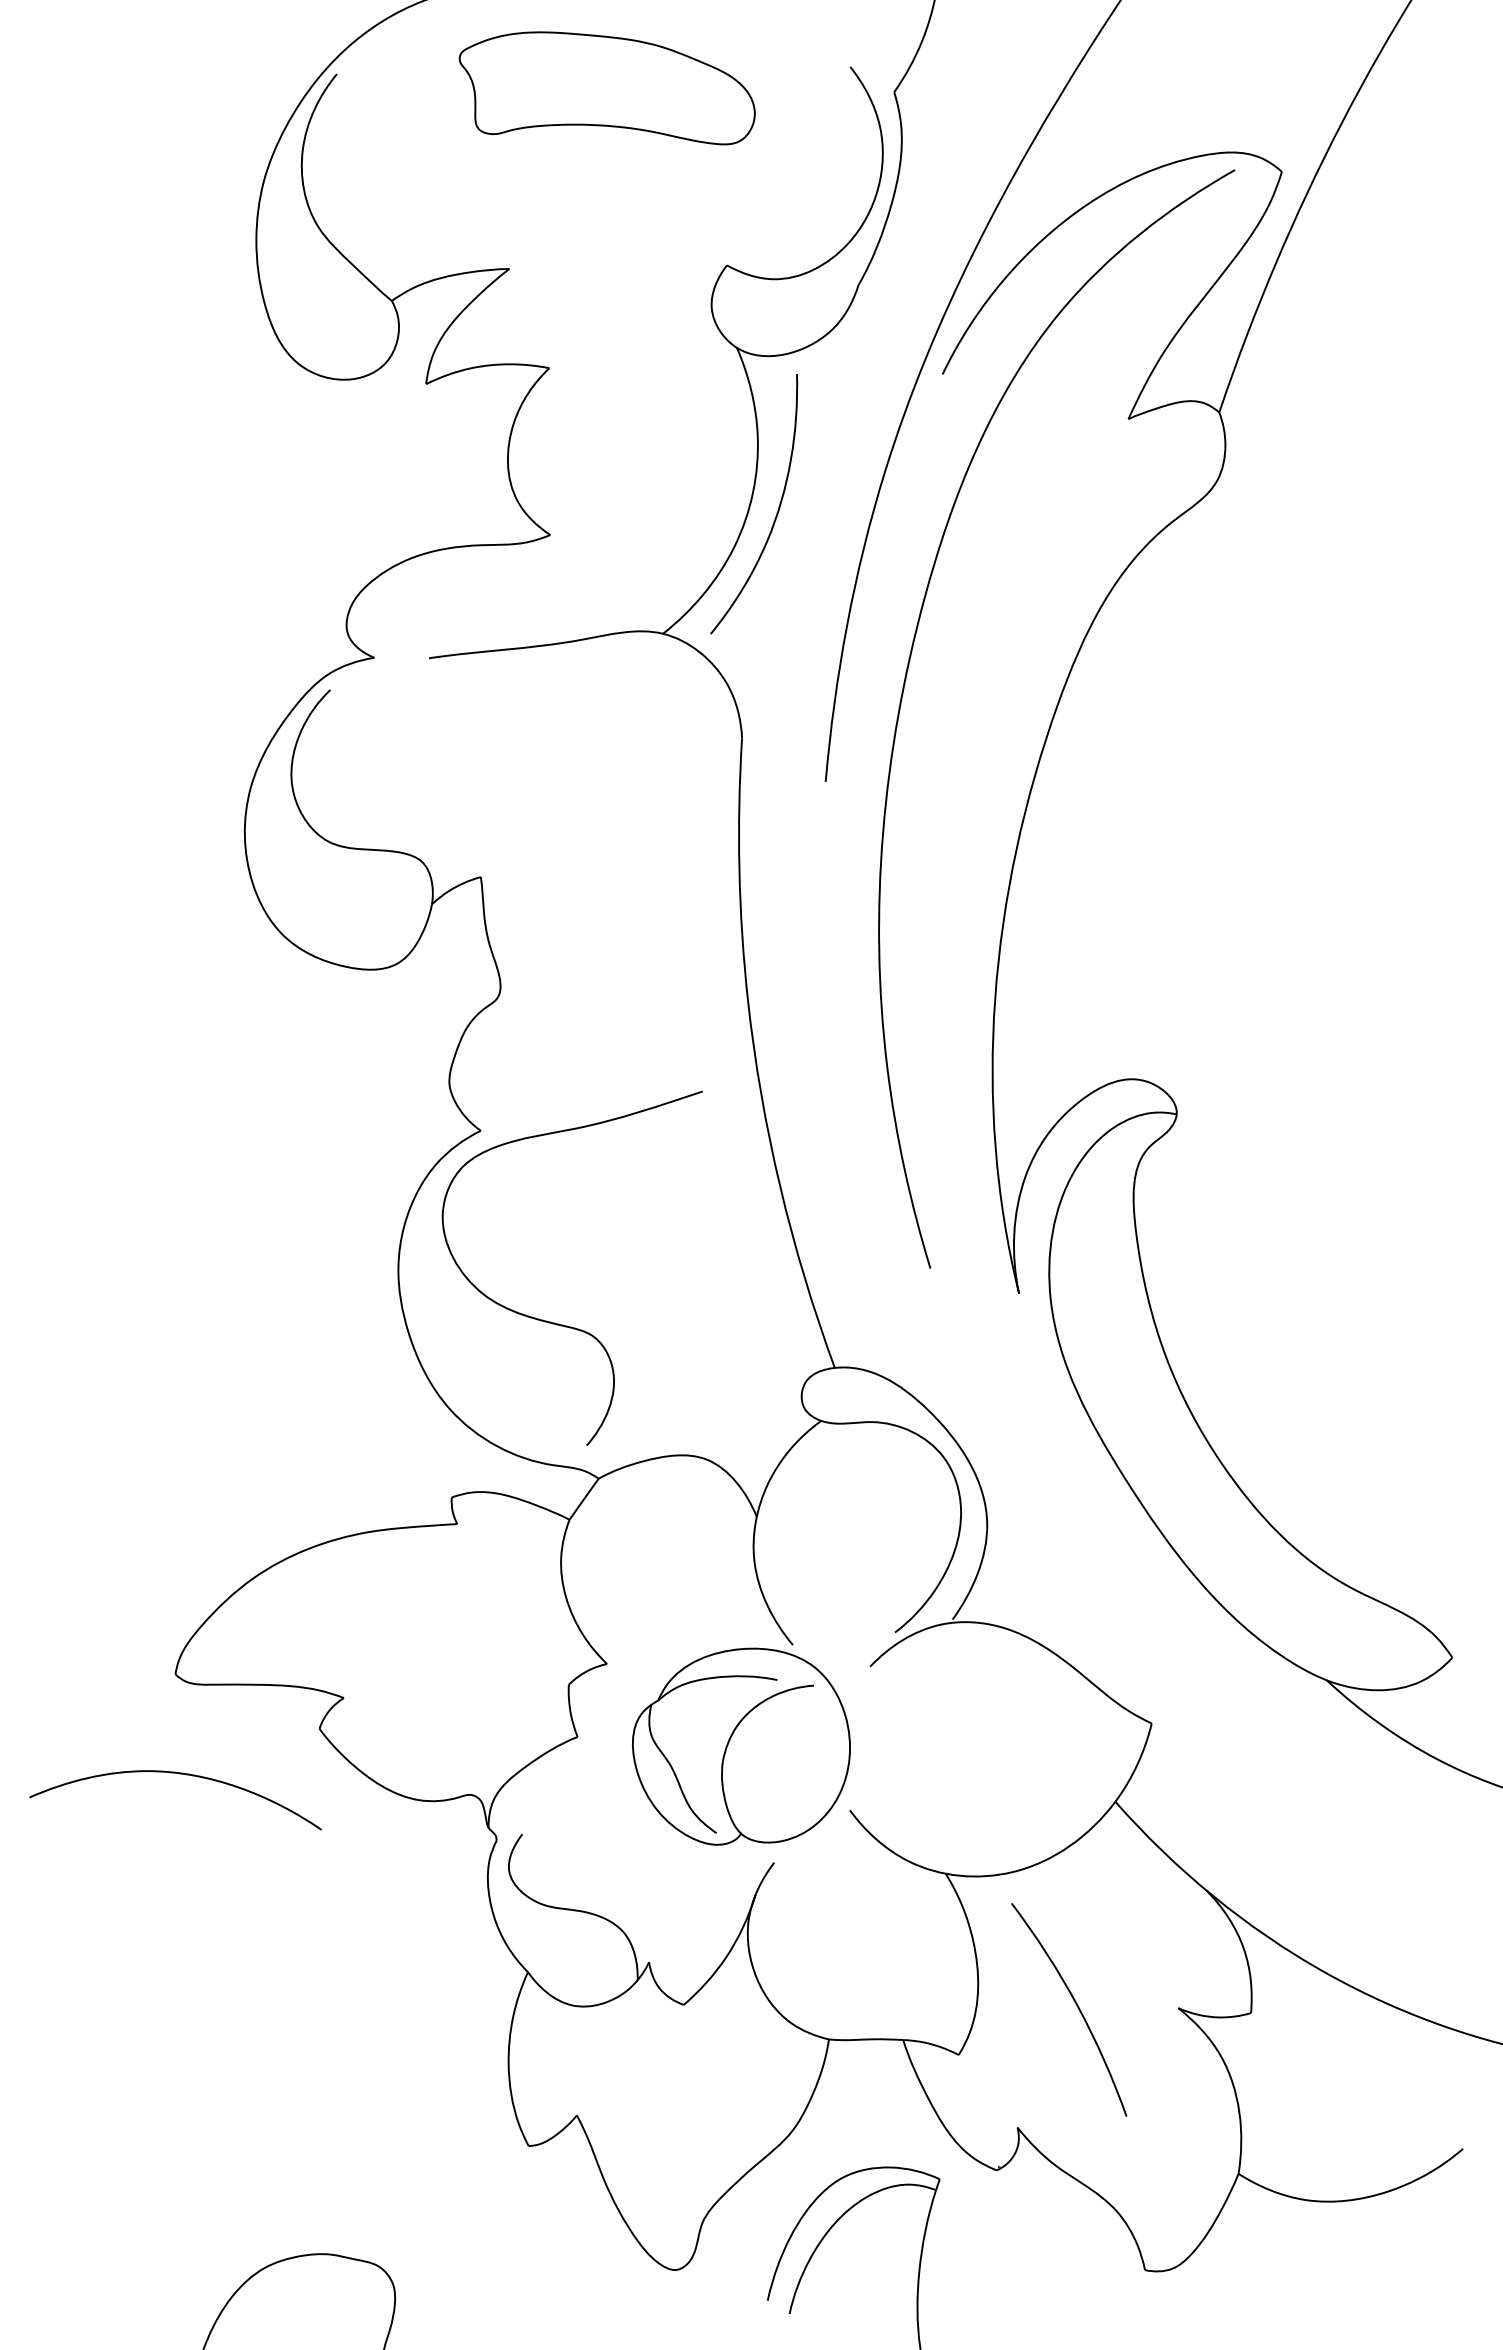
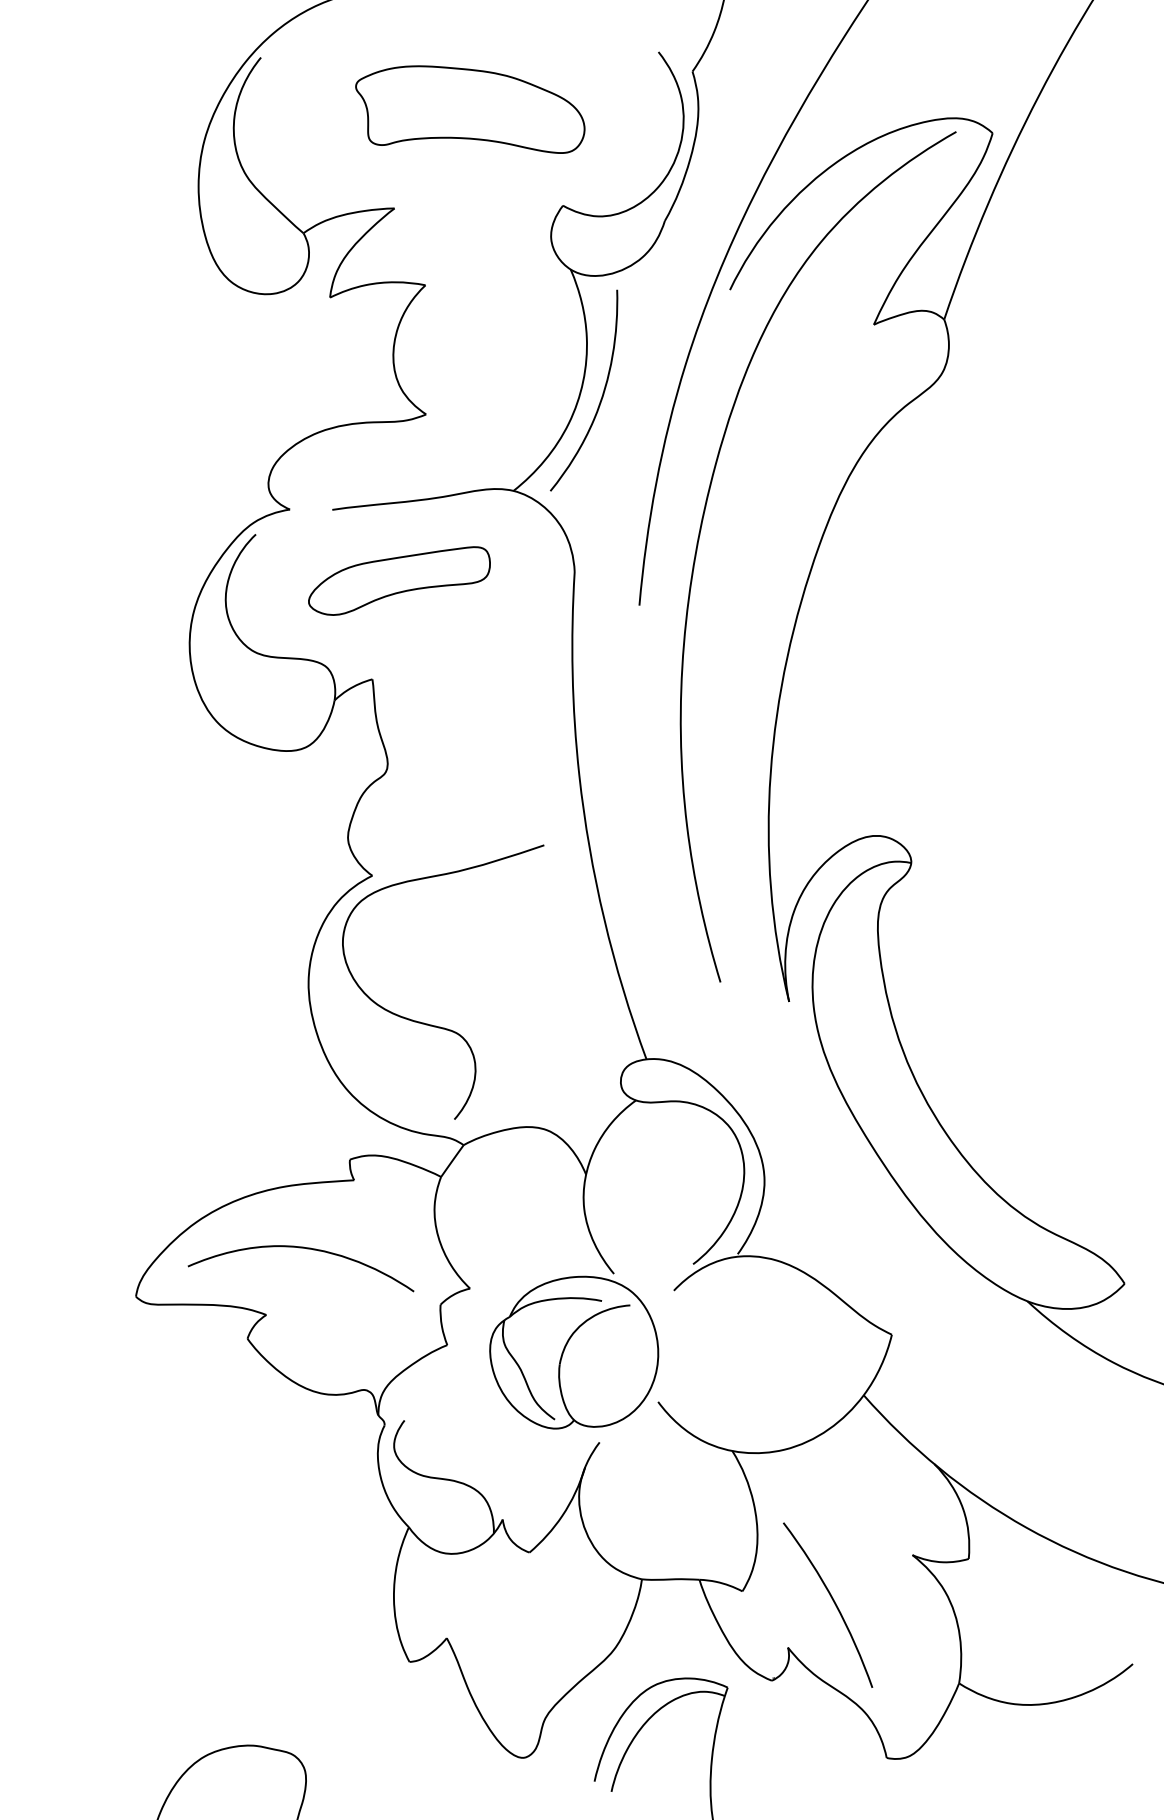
part: (606, 88) -> (469, 109), moved
part: (515, 749) -> (399, 580), added
curve: (179, 1774) -> (304, 1248), moved
curve: (1076, 2006) -> (833, 1602), moved

